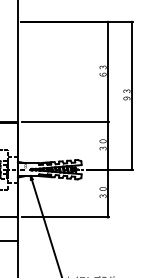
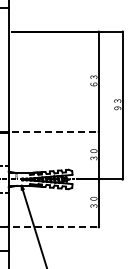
line: (65, 122) -> (56, 132), solid -> dashed
line: (65, 217) -> (56, 227), solid -> dashed

